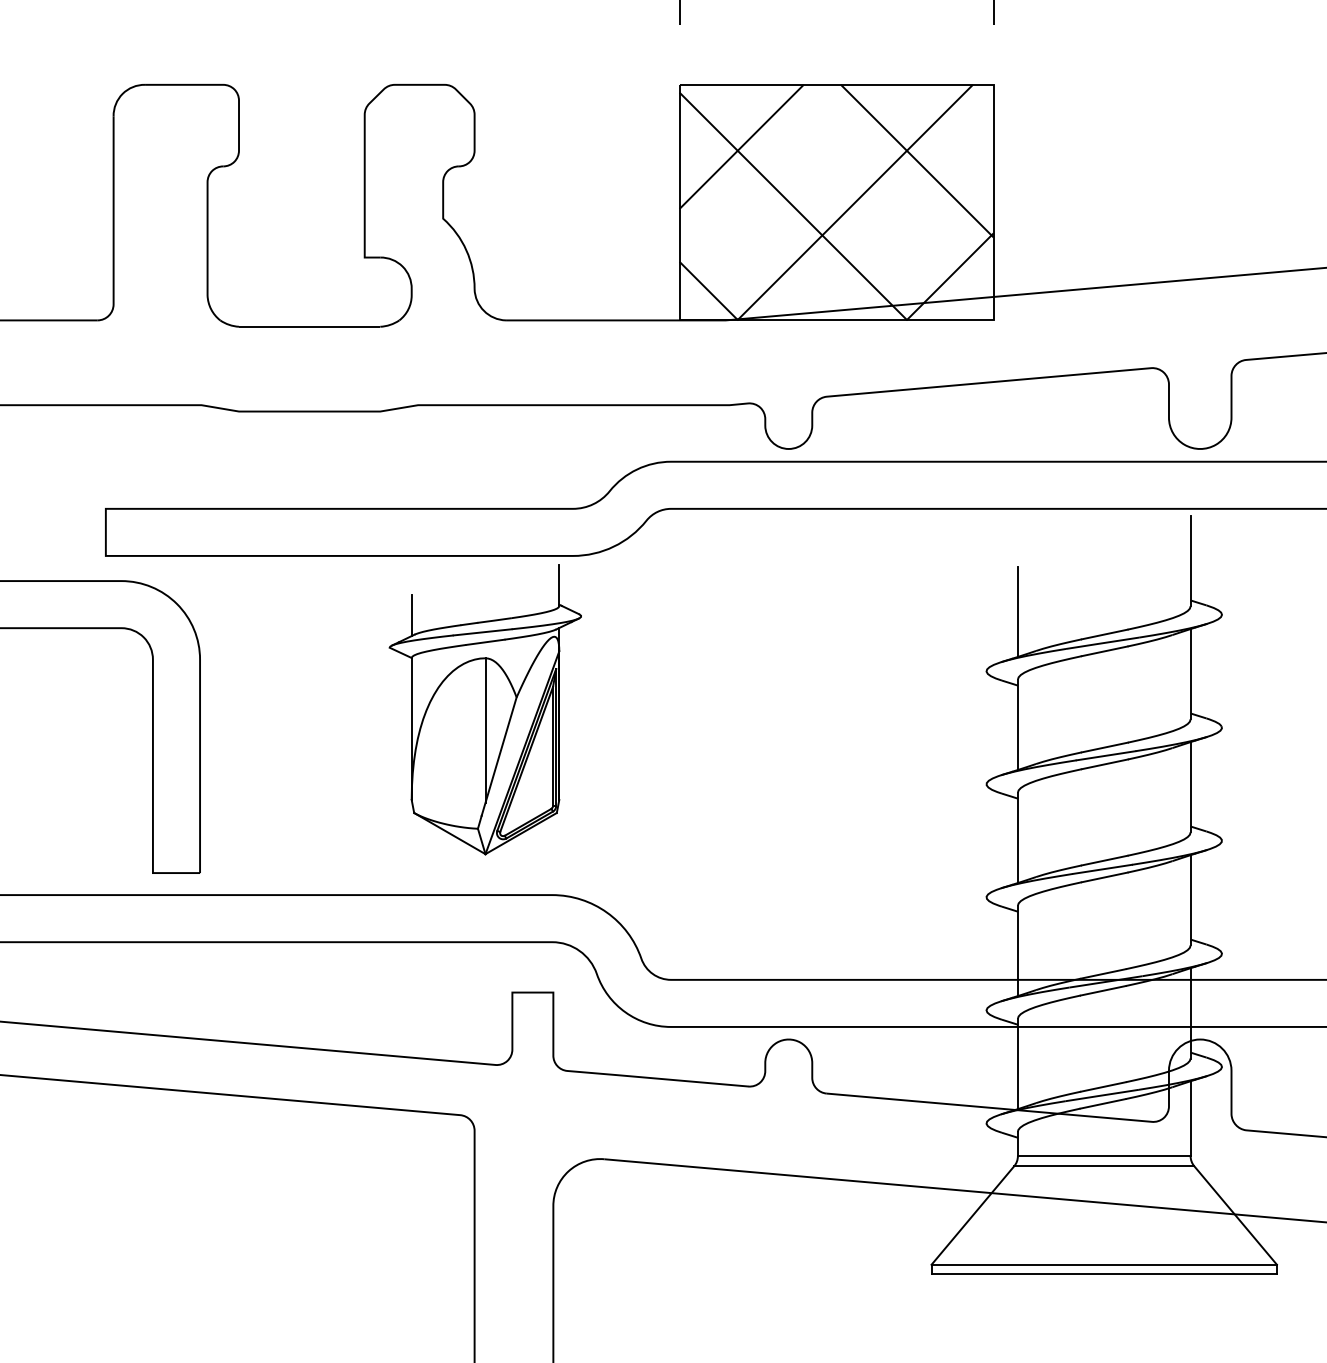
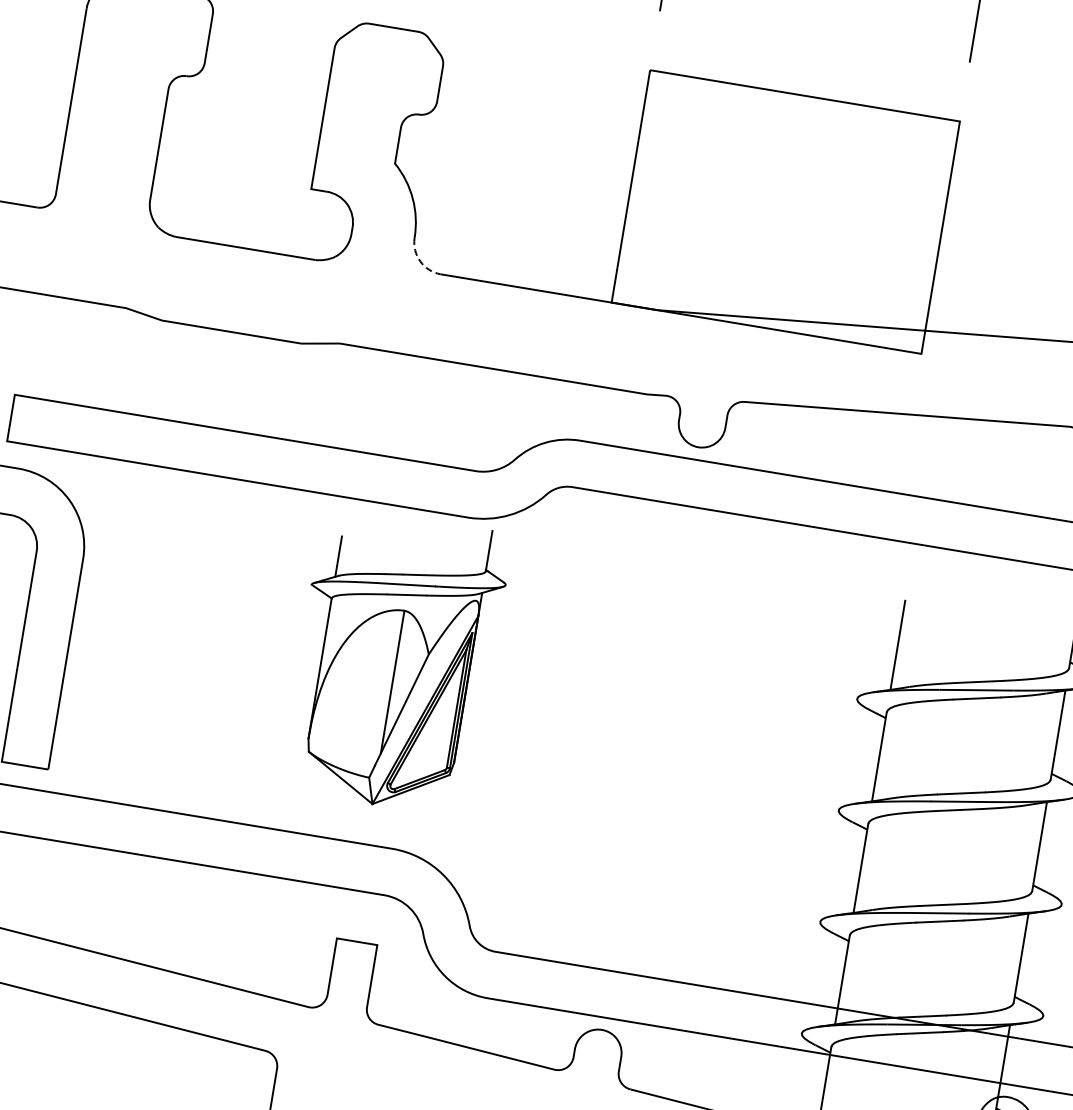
hatch: (836, 202) -> (785, 211), removed
line: (484, 310) -> (420, 260), solid -> dashed
part: (484, 709) -> (395, 661), moved

